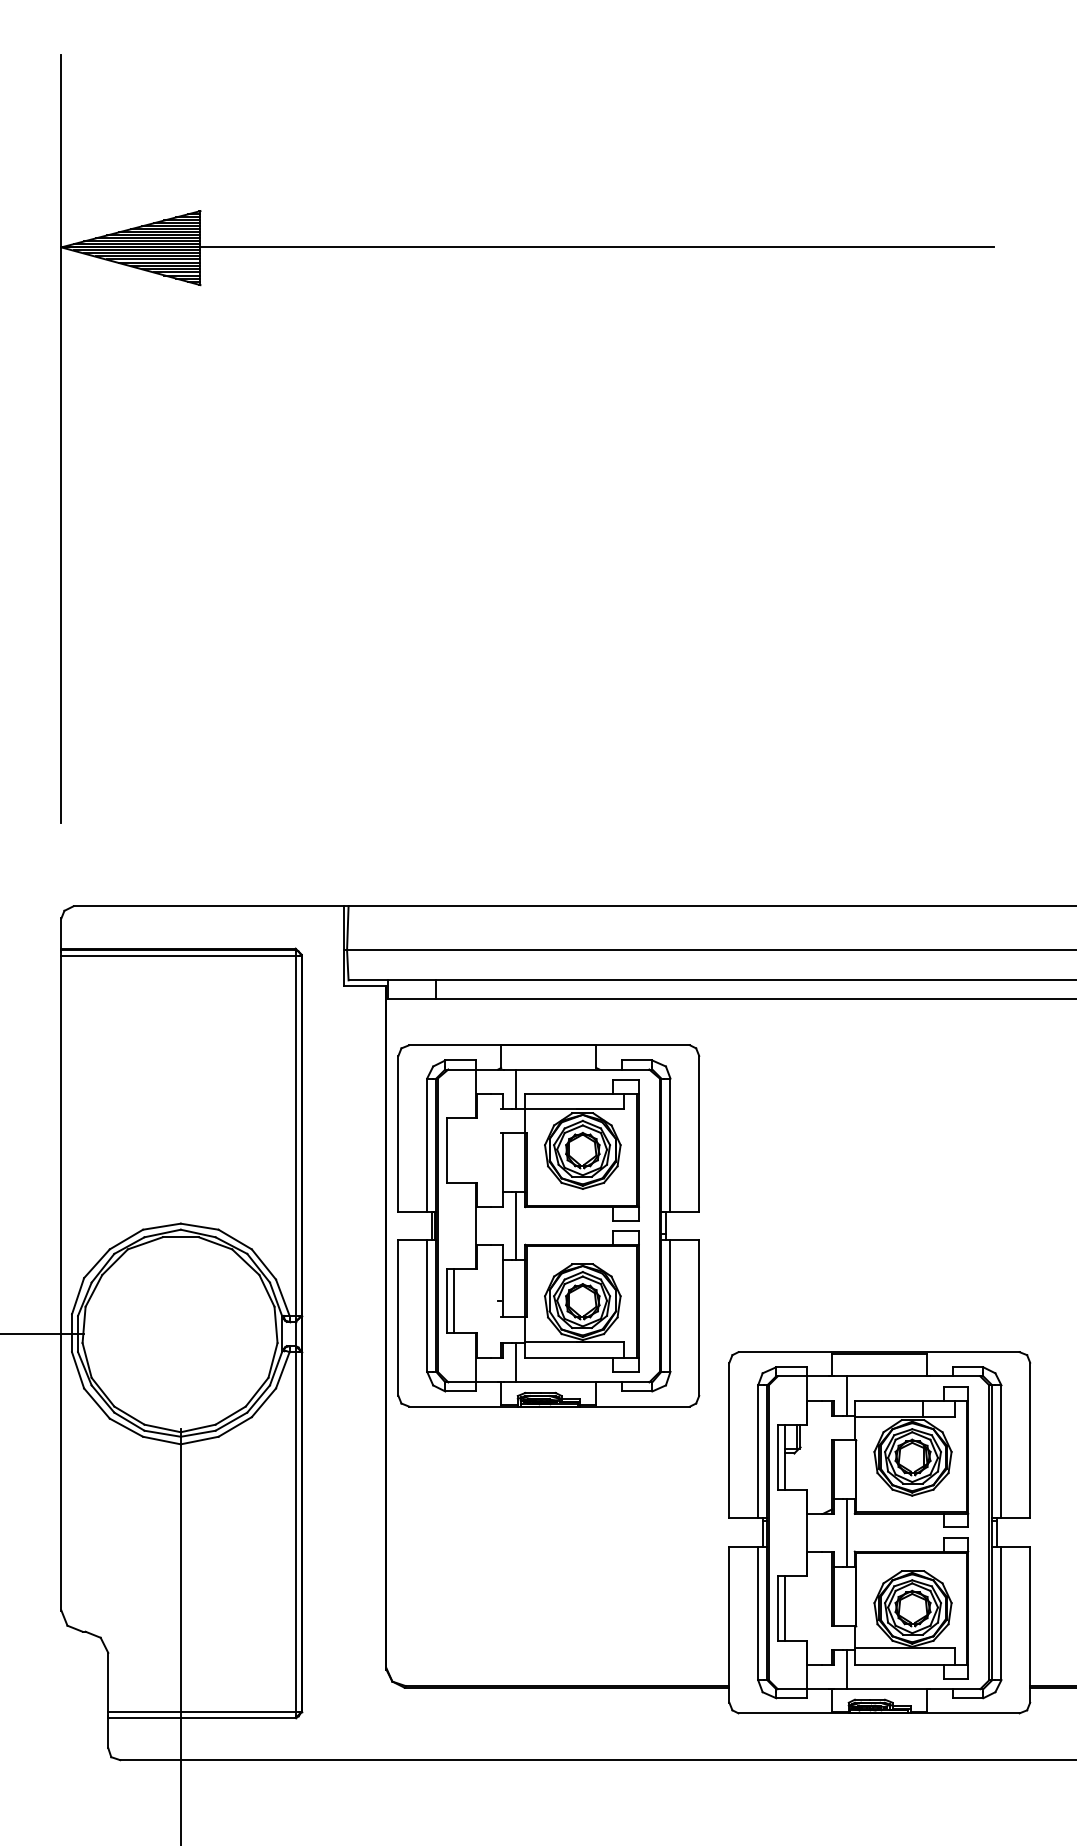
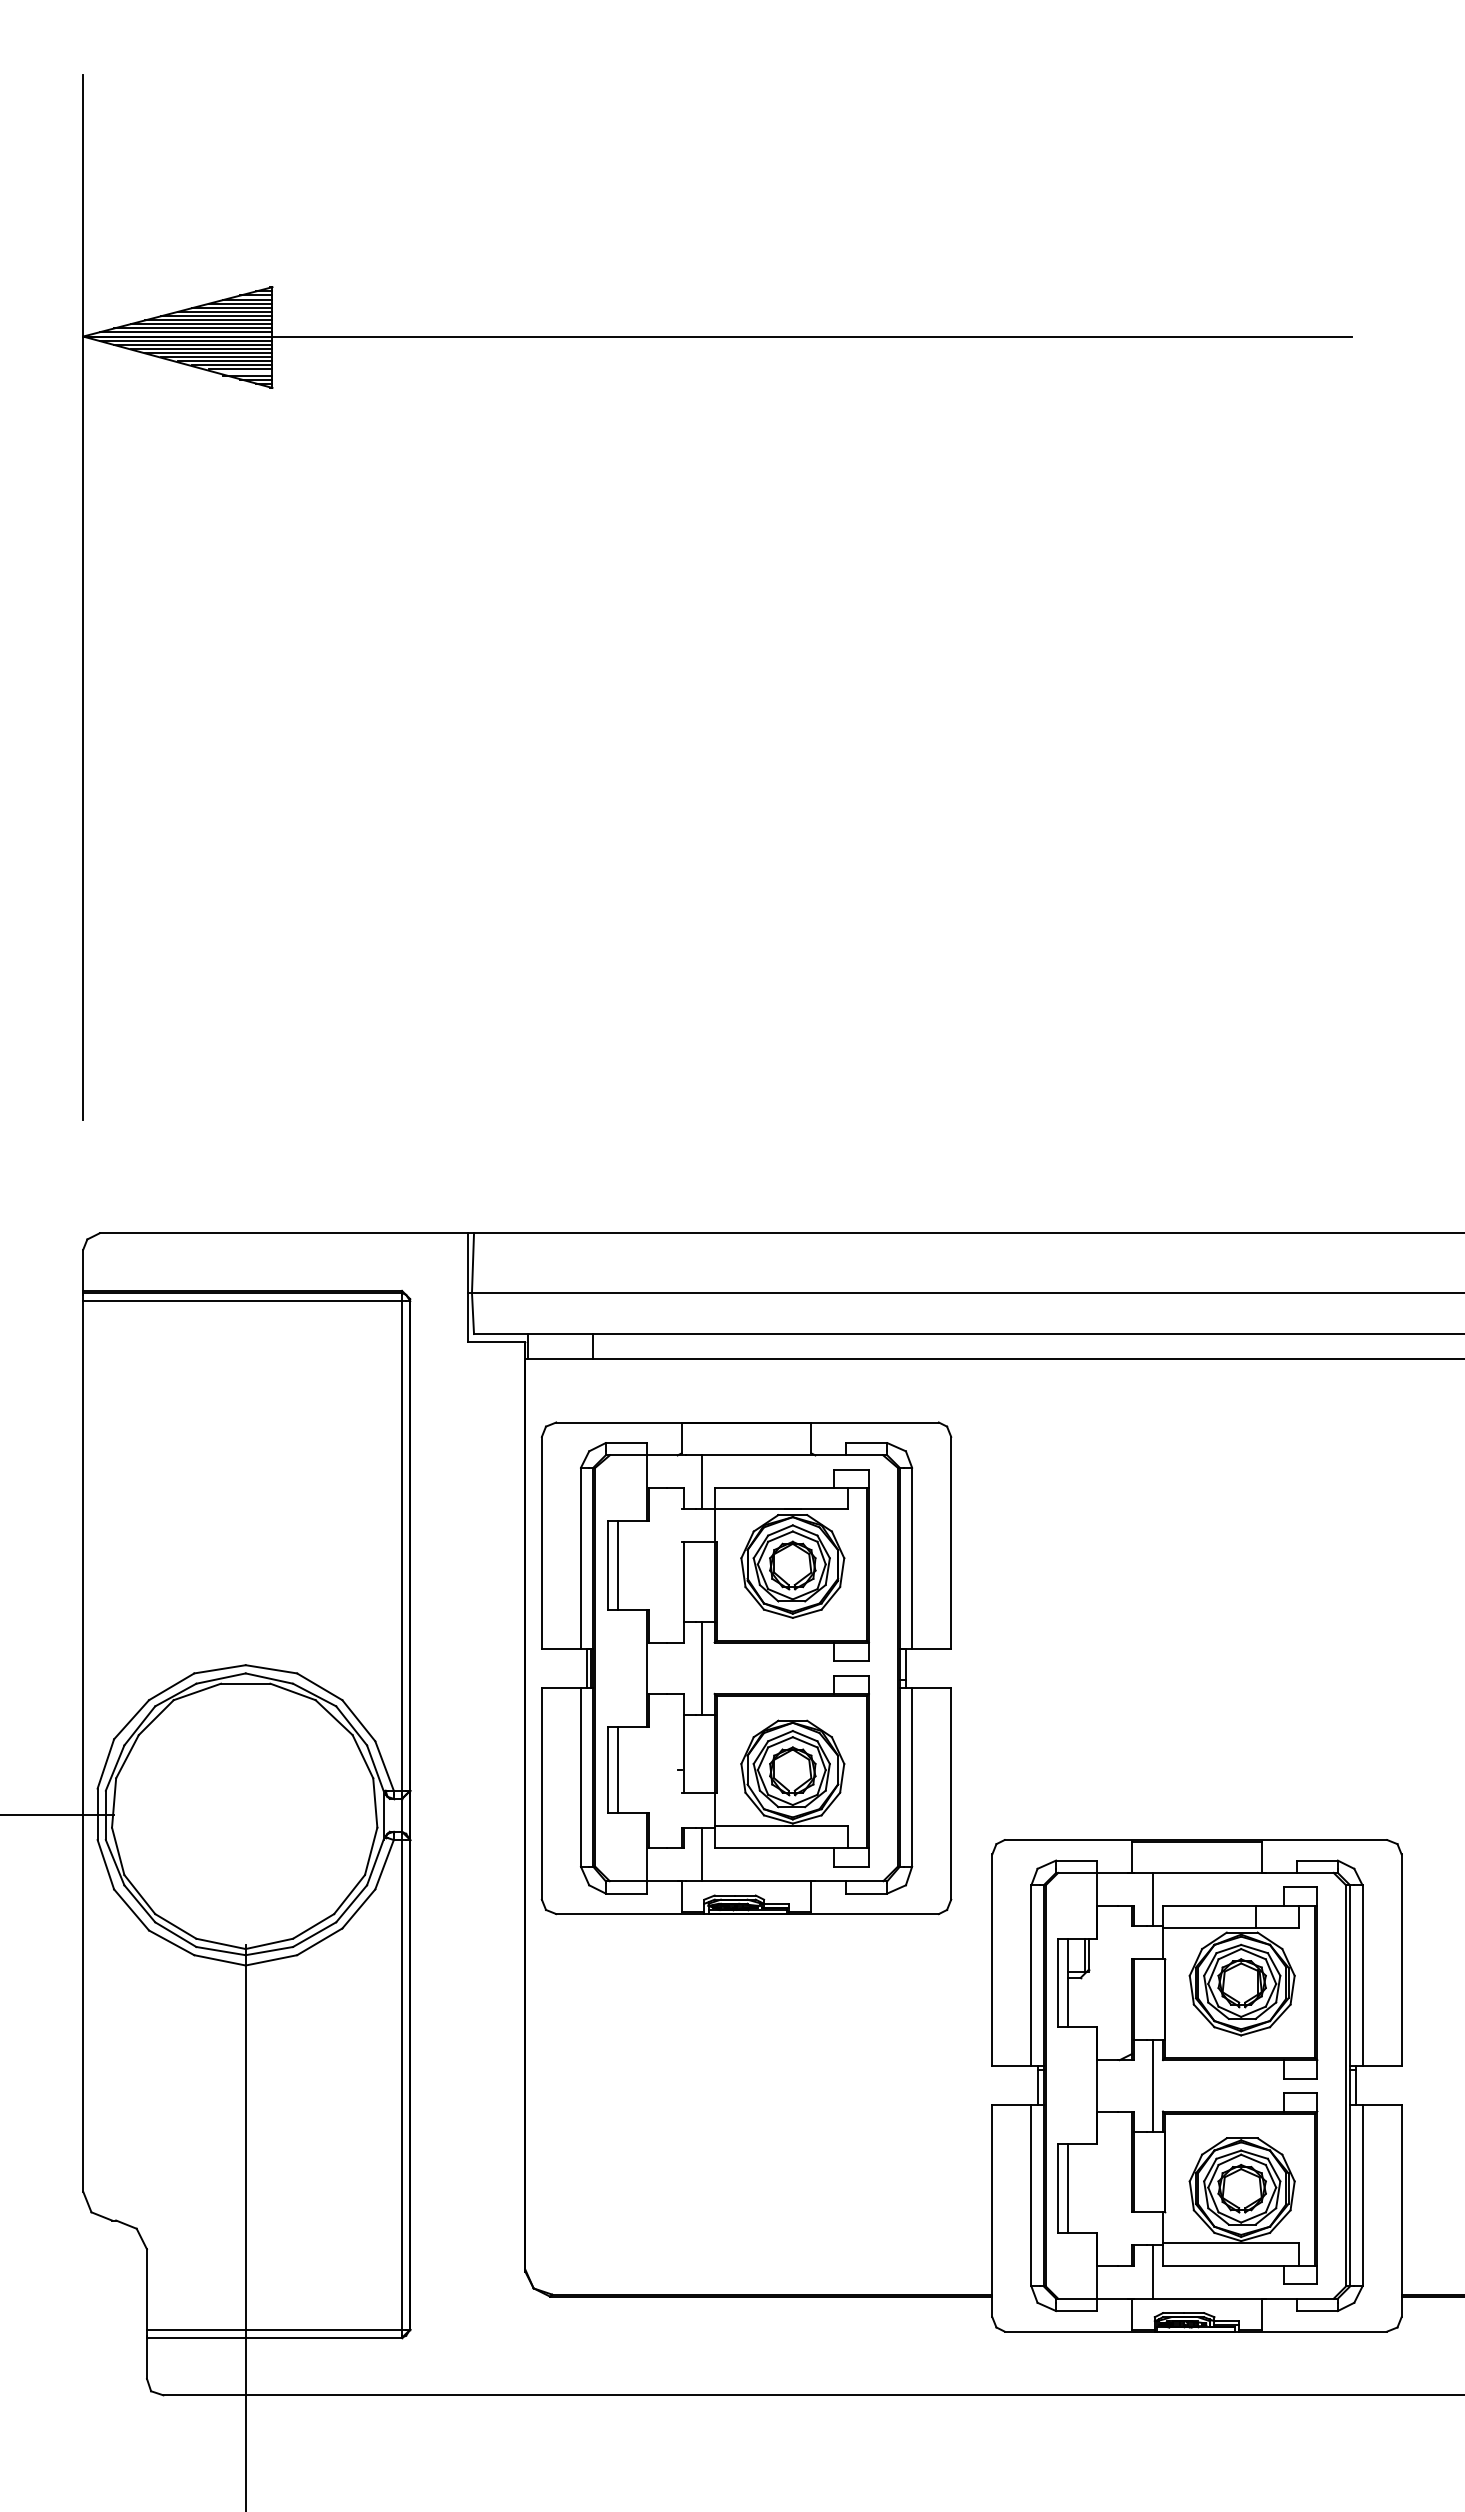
line: (454, 1150) -> (618, 1565), added

